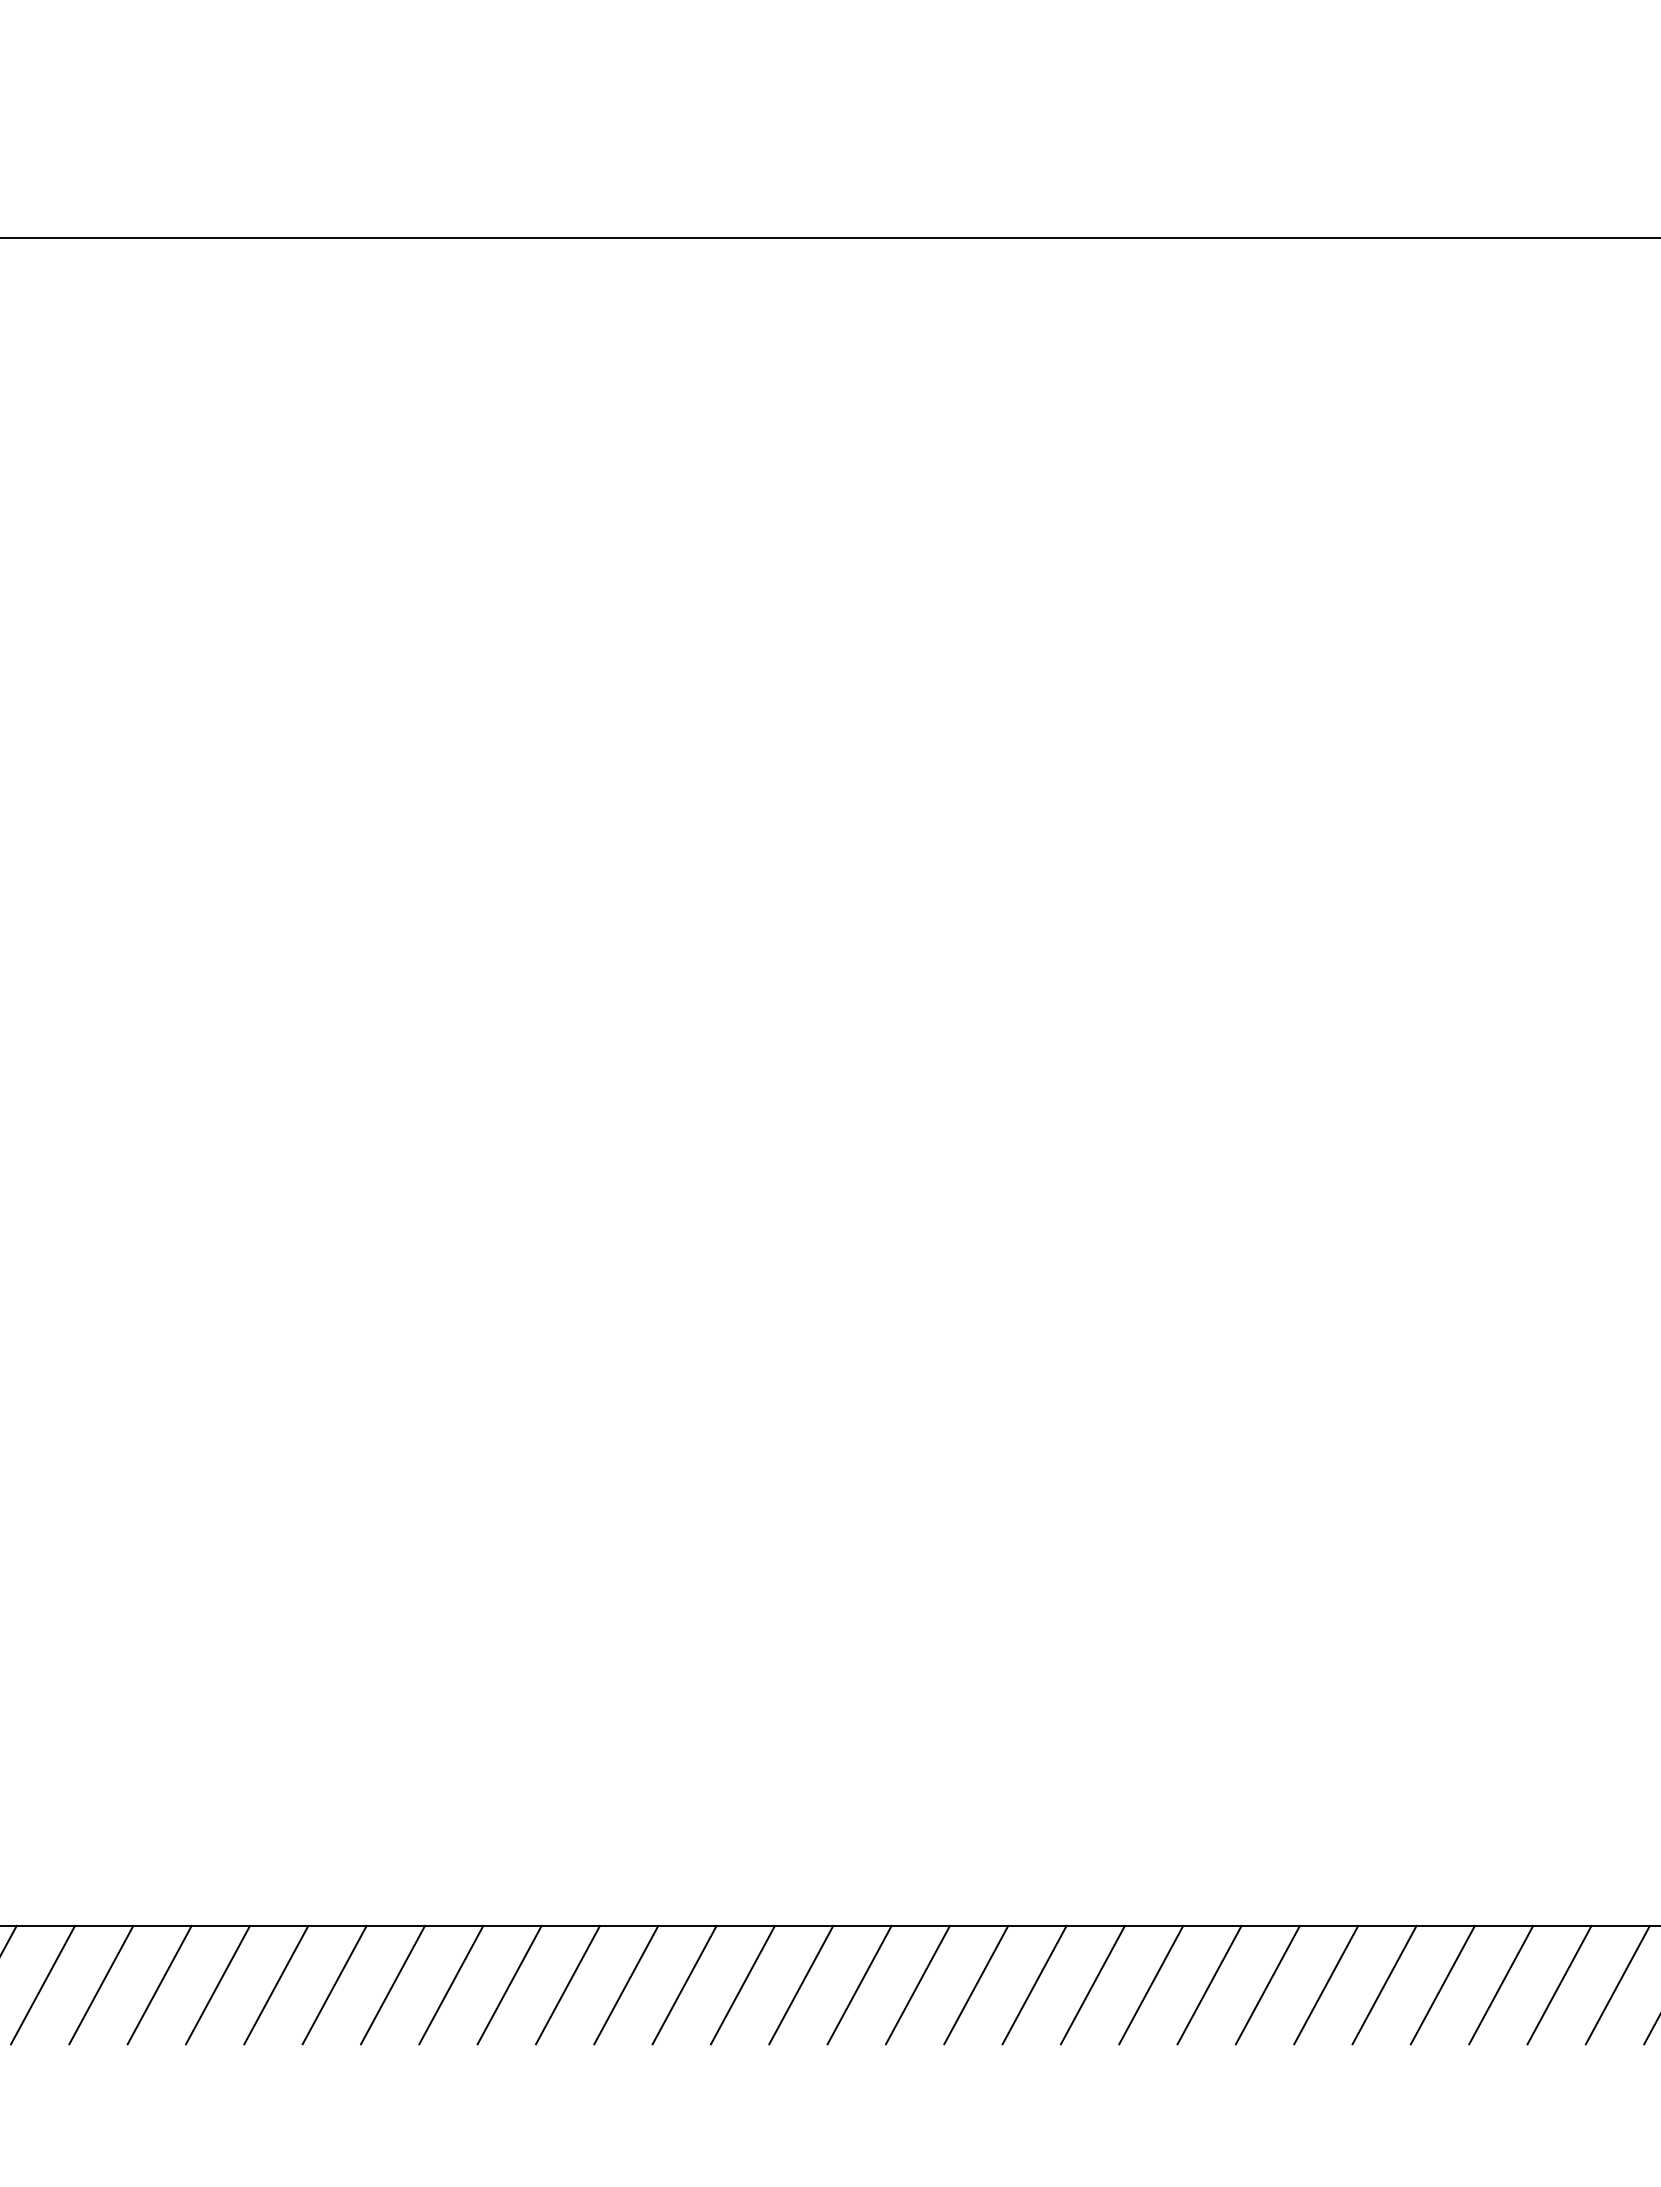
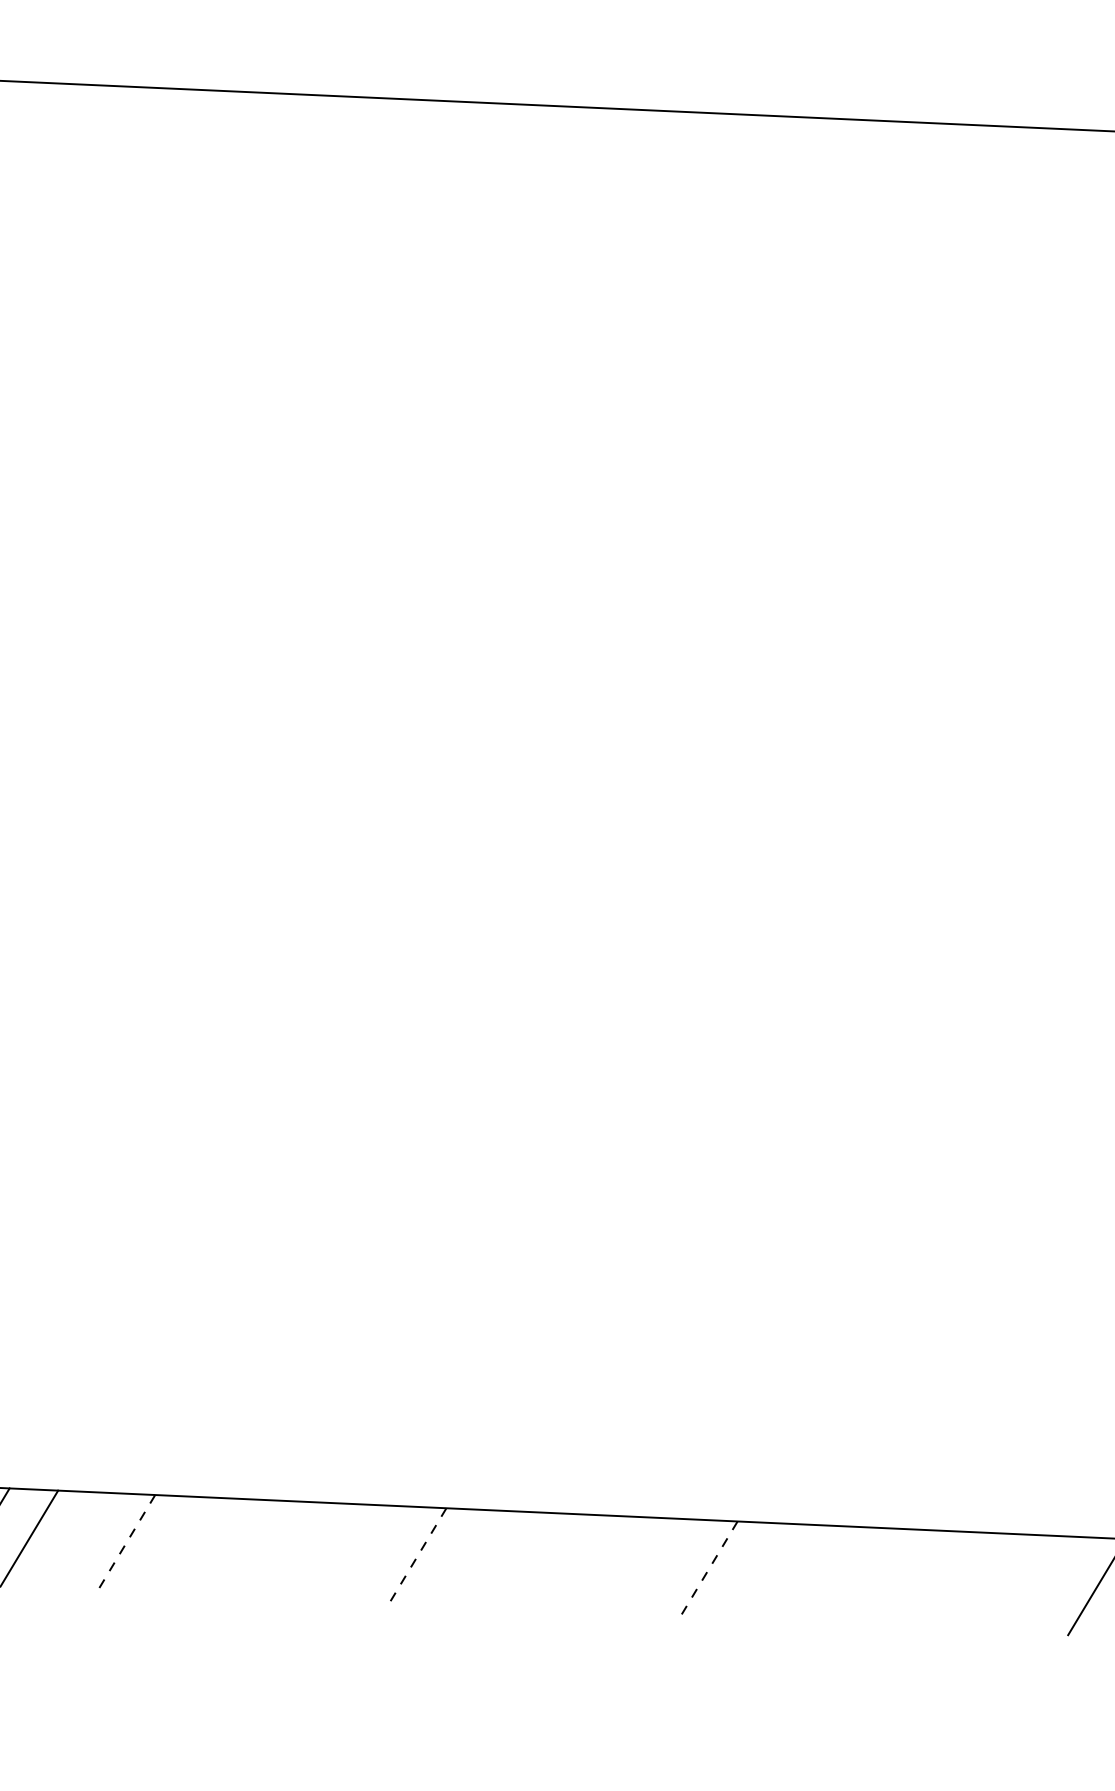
line: (276, 1984) -> (78, 1540), removed
line: (392, 1984) -> (174, 1544), removed
line: (451, 1984) -> (223, 1546), removed
line: (509, 1984) -> (271, 1549), removed
line: (567, 1984) -> (320, 1551), removed
line: (626, 1984) -> (369, 1553), removed
line: (742, 1984) -> (465, 1557), removed
line: (801, 1984) -> (514, 1560), removed
line: (859, 1984) -> (563, 1562), removed
line: (917, 1984) -> (611, 1564), removed
line: (976, 1984) -> (660, 1566), removed
line: (1092, 1984) -> (756, 1571), removed
line: (1151, 1984) -> (806, 1573), removed
line: (1209, 1984) -> (854, 1575), removed
line: (1267, 1984) -> (902, 1577), removed
line: (1326, 1984) -> (951, 1580), removed
line: (1384, 1984) -> (999, 1582), removed
line: (1442, 1984) -> (1048, 1584), removed
line: (334, 1985) -> (126, 1543), solid -> dashed
line: (684, 1985) -> (417, 1556), solid -> dashed
line: (1034, 1985) -> (708, 1569), solid -> dashed

